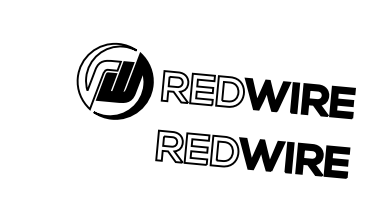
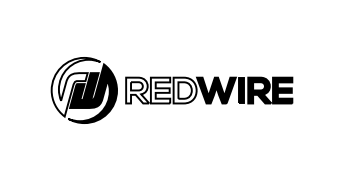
part: (253, 154) -> (209, 142), removed

